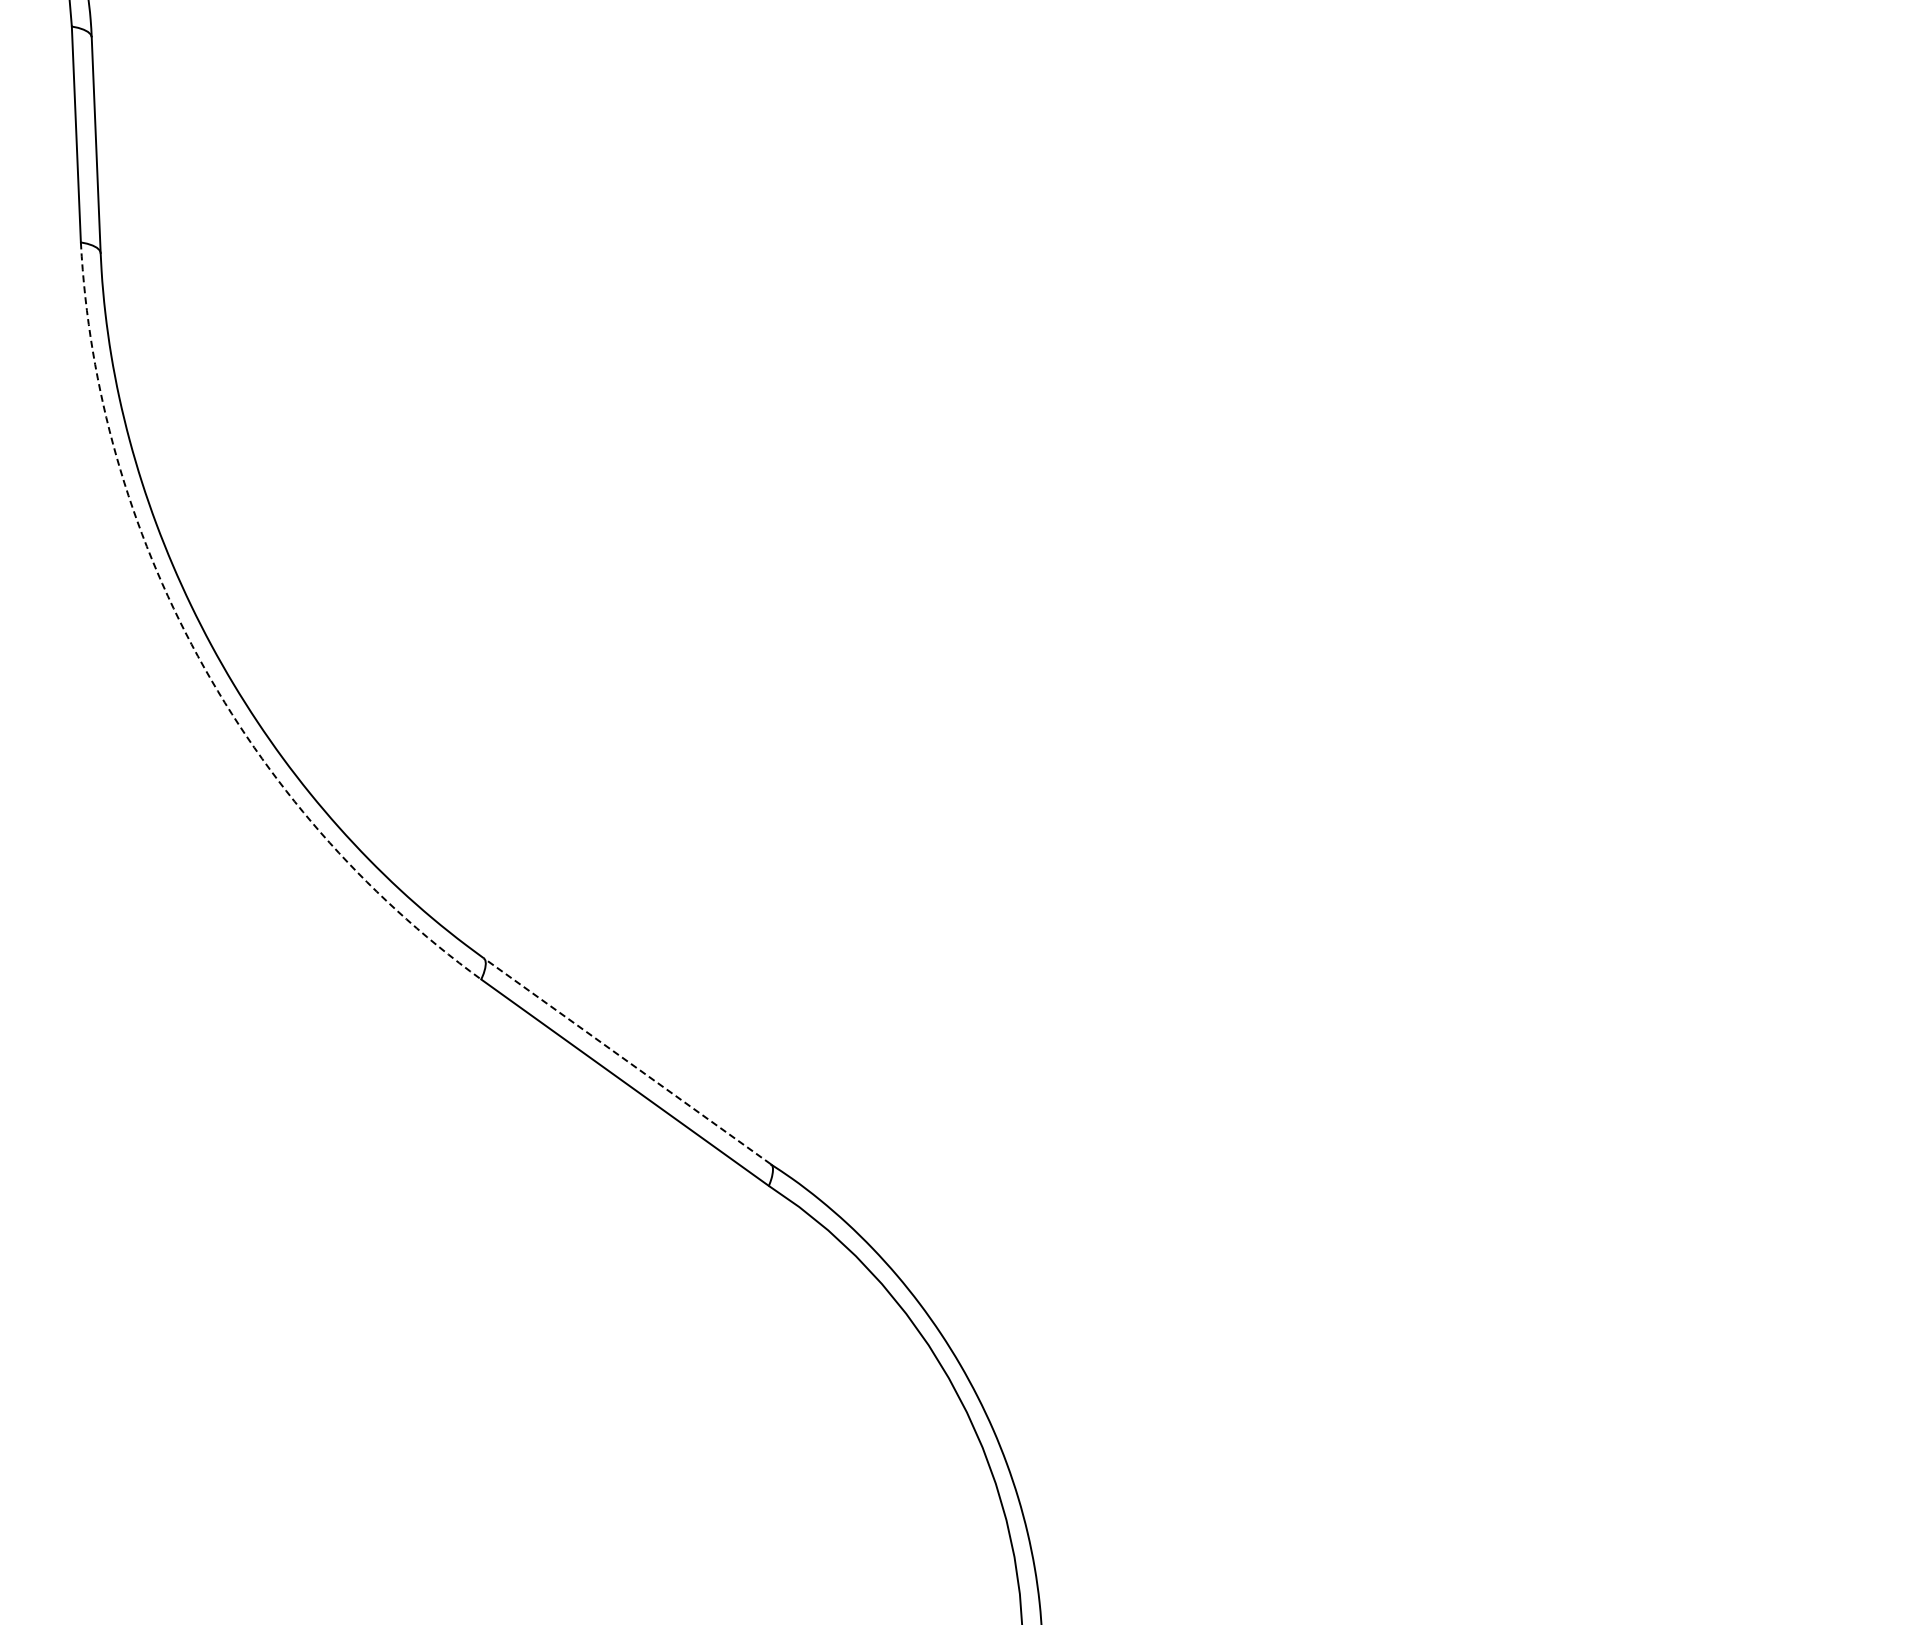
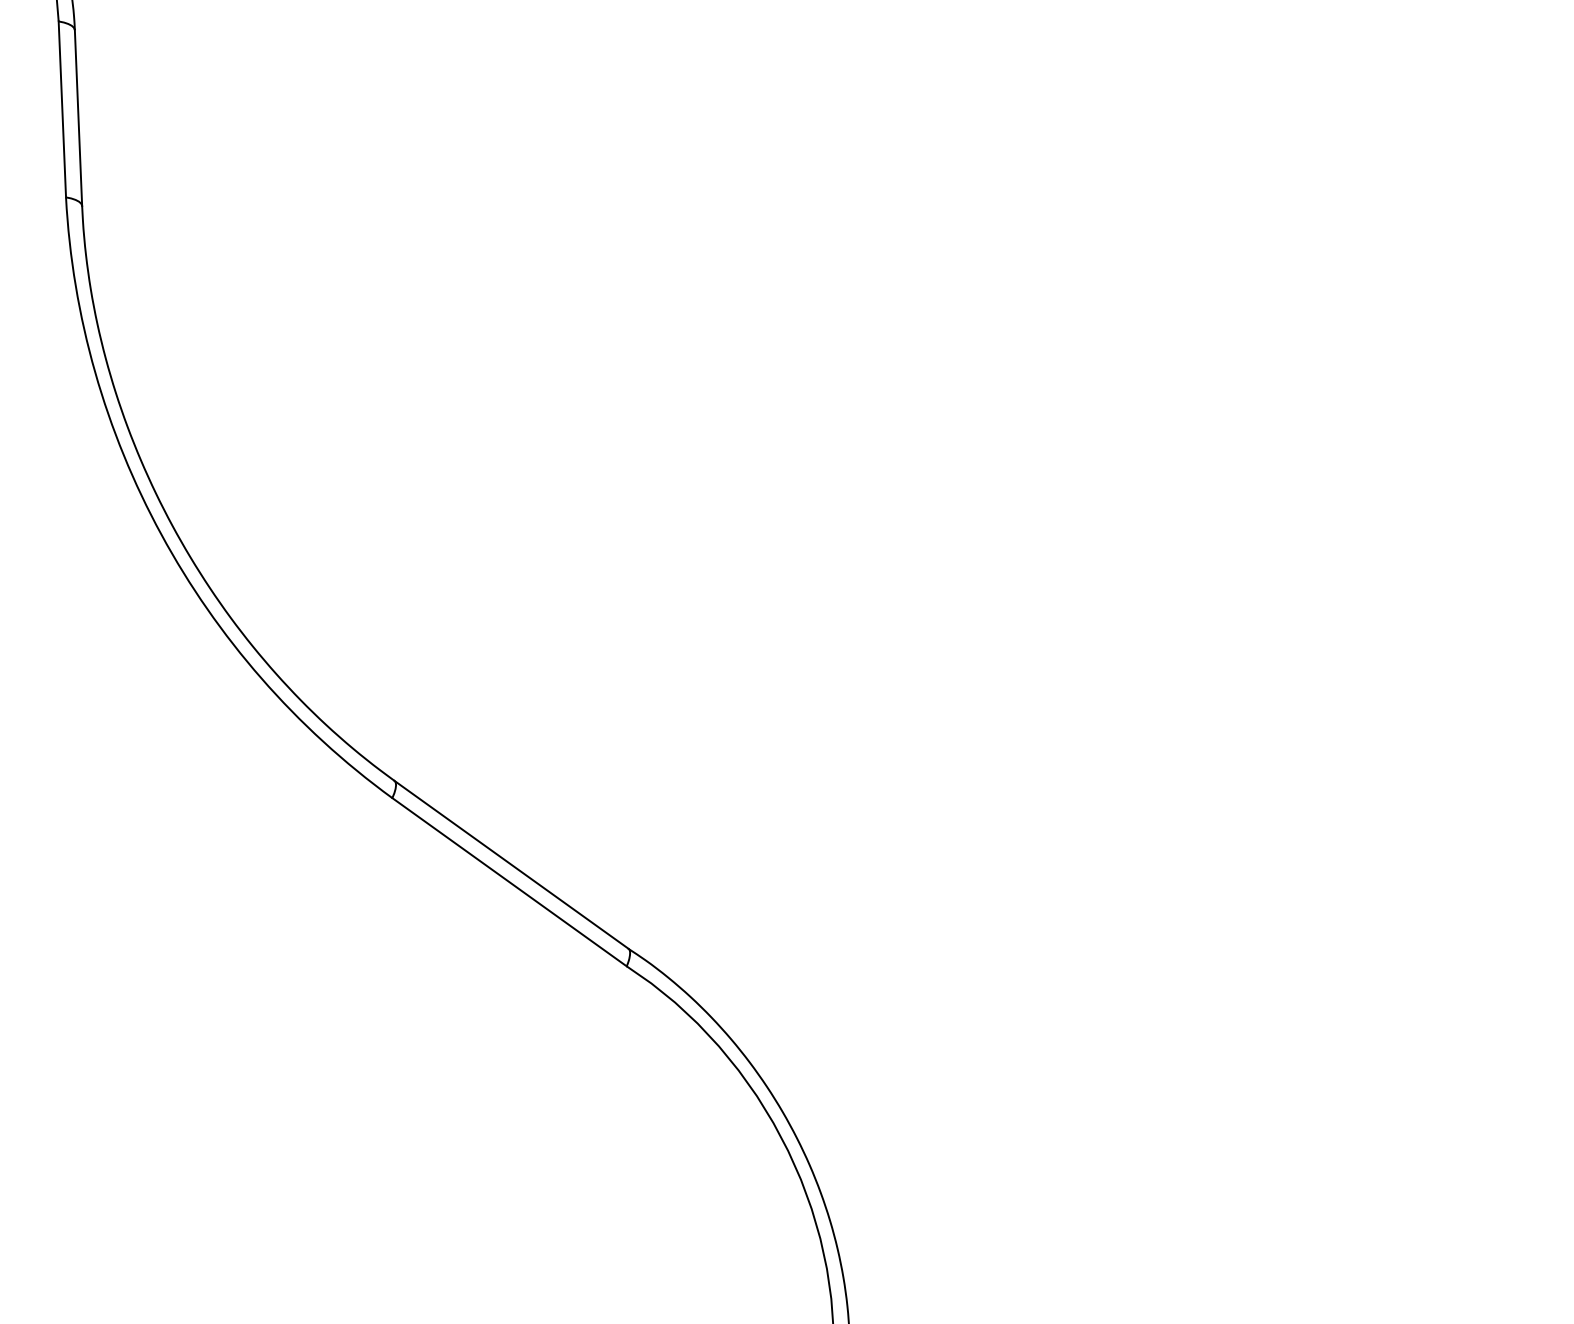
arc: (197, 656) -> (161, 534), dashed -> solid
line: (627, 1061) -> (511, 864), dashed -> solid

